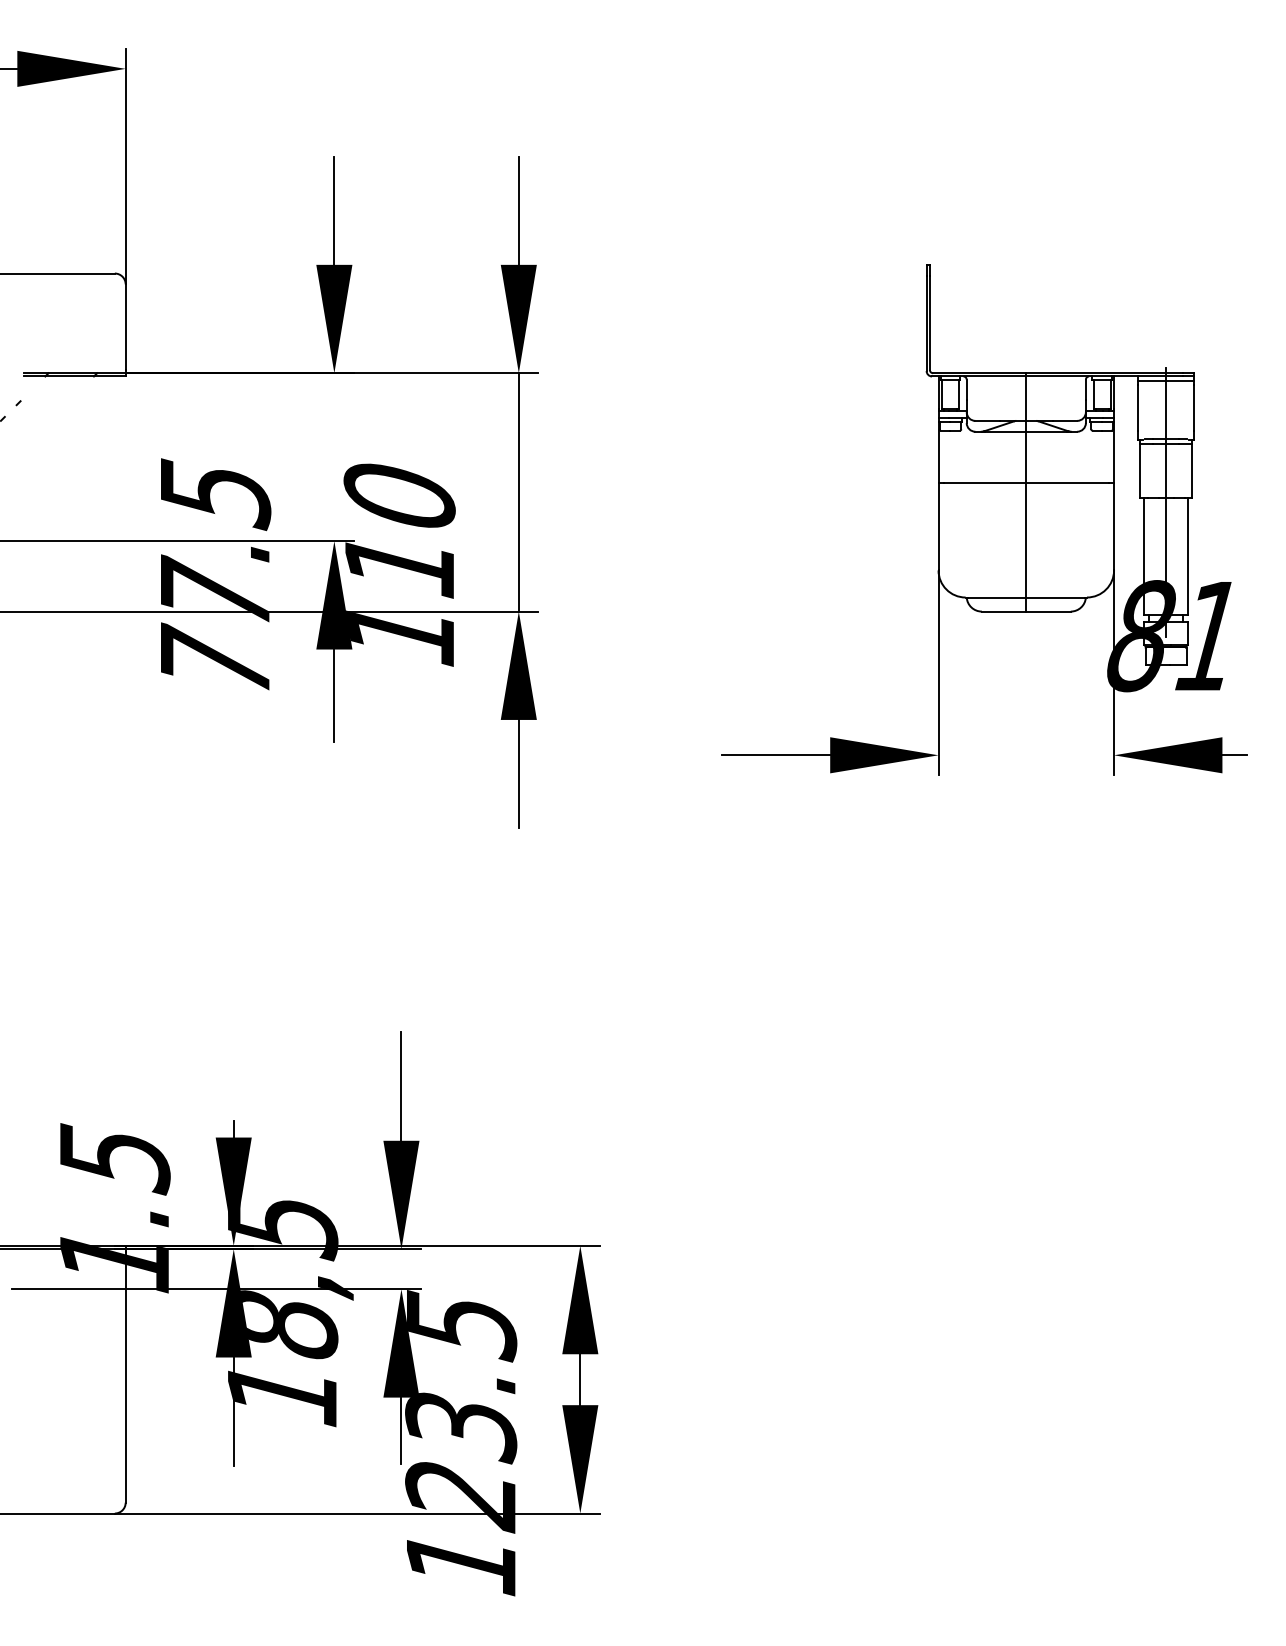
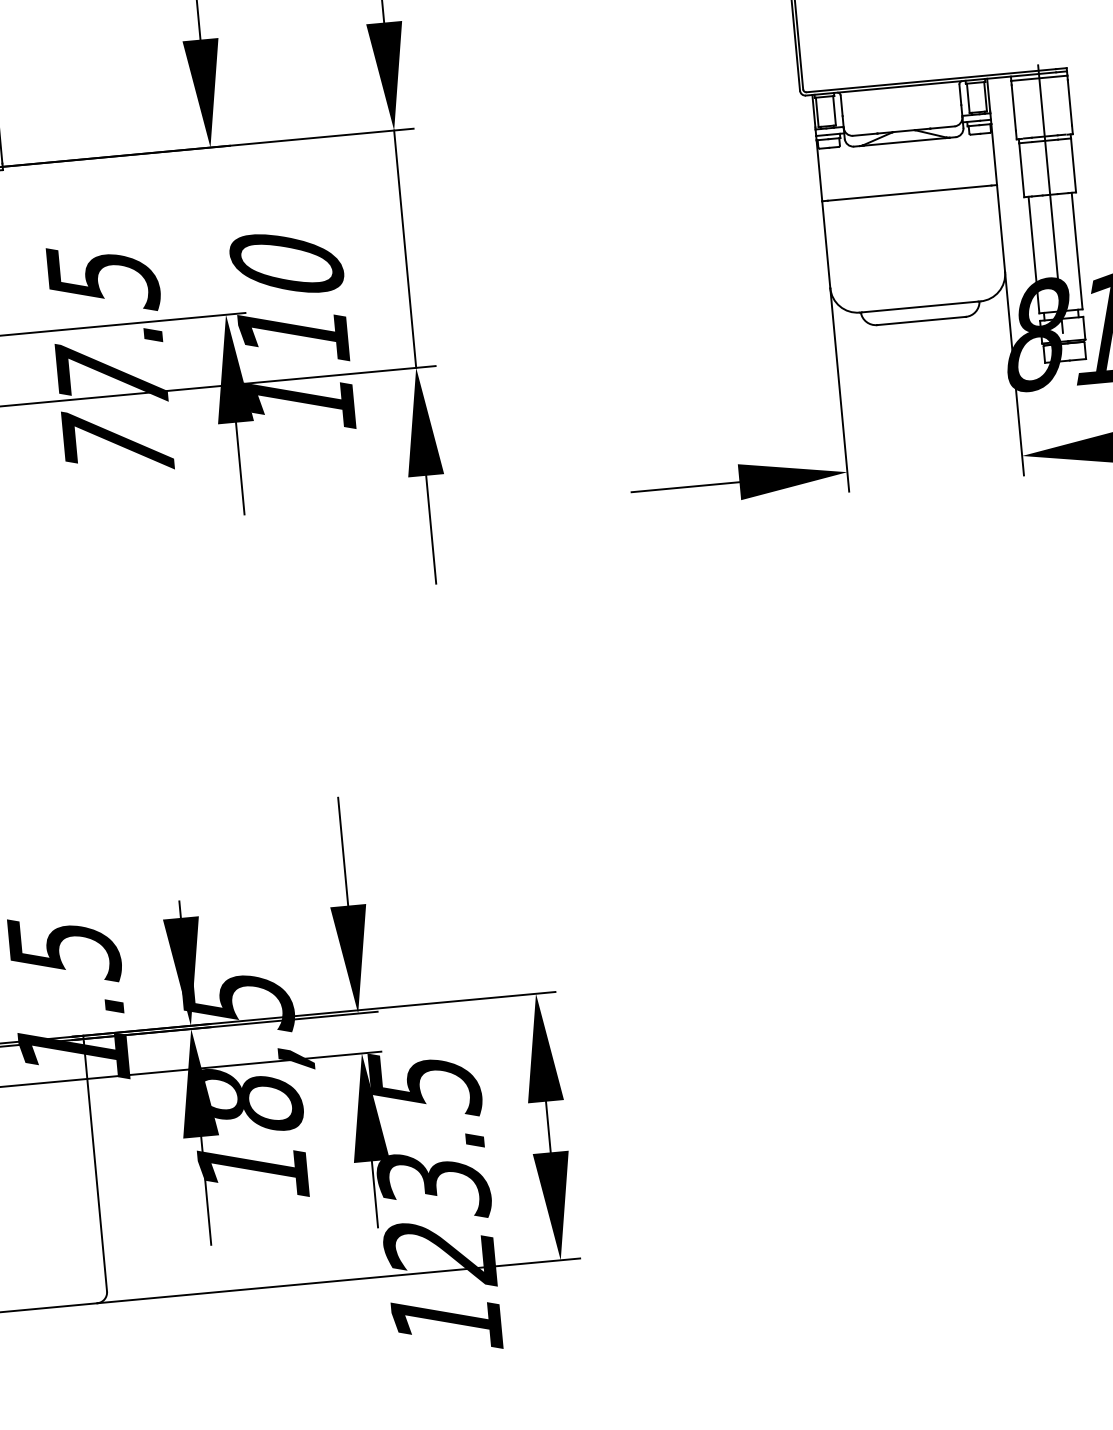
line: (1026, 492) -> (910, 202), removed

